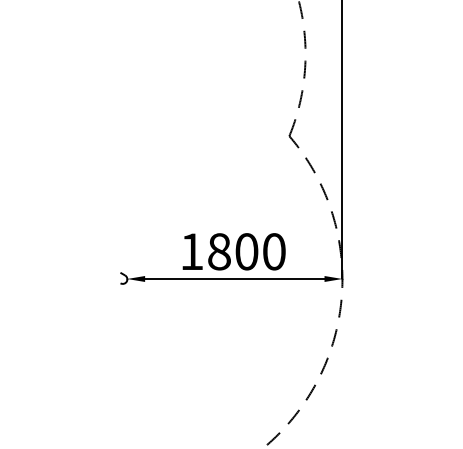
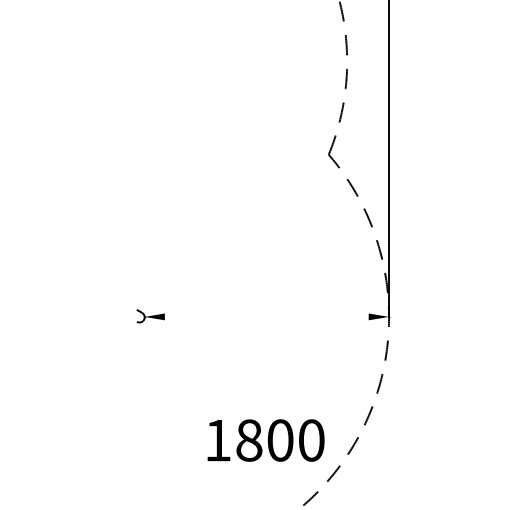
text: (233, 251) -> (265, 440), moved
line: (234, 278) -> (266, 316), removed

